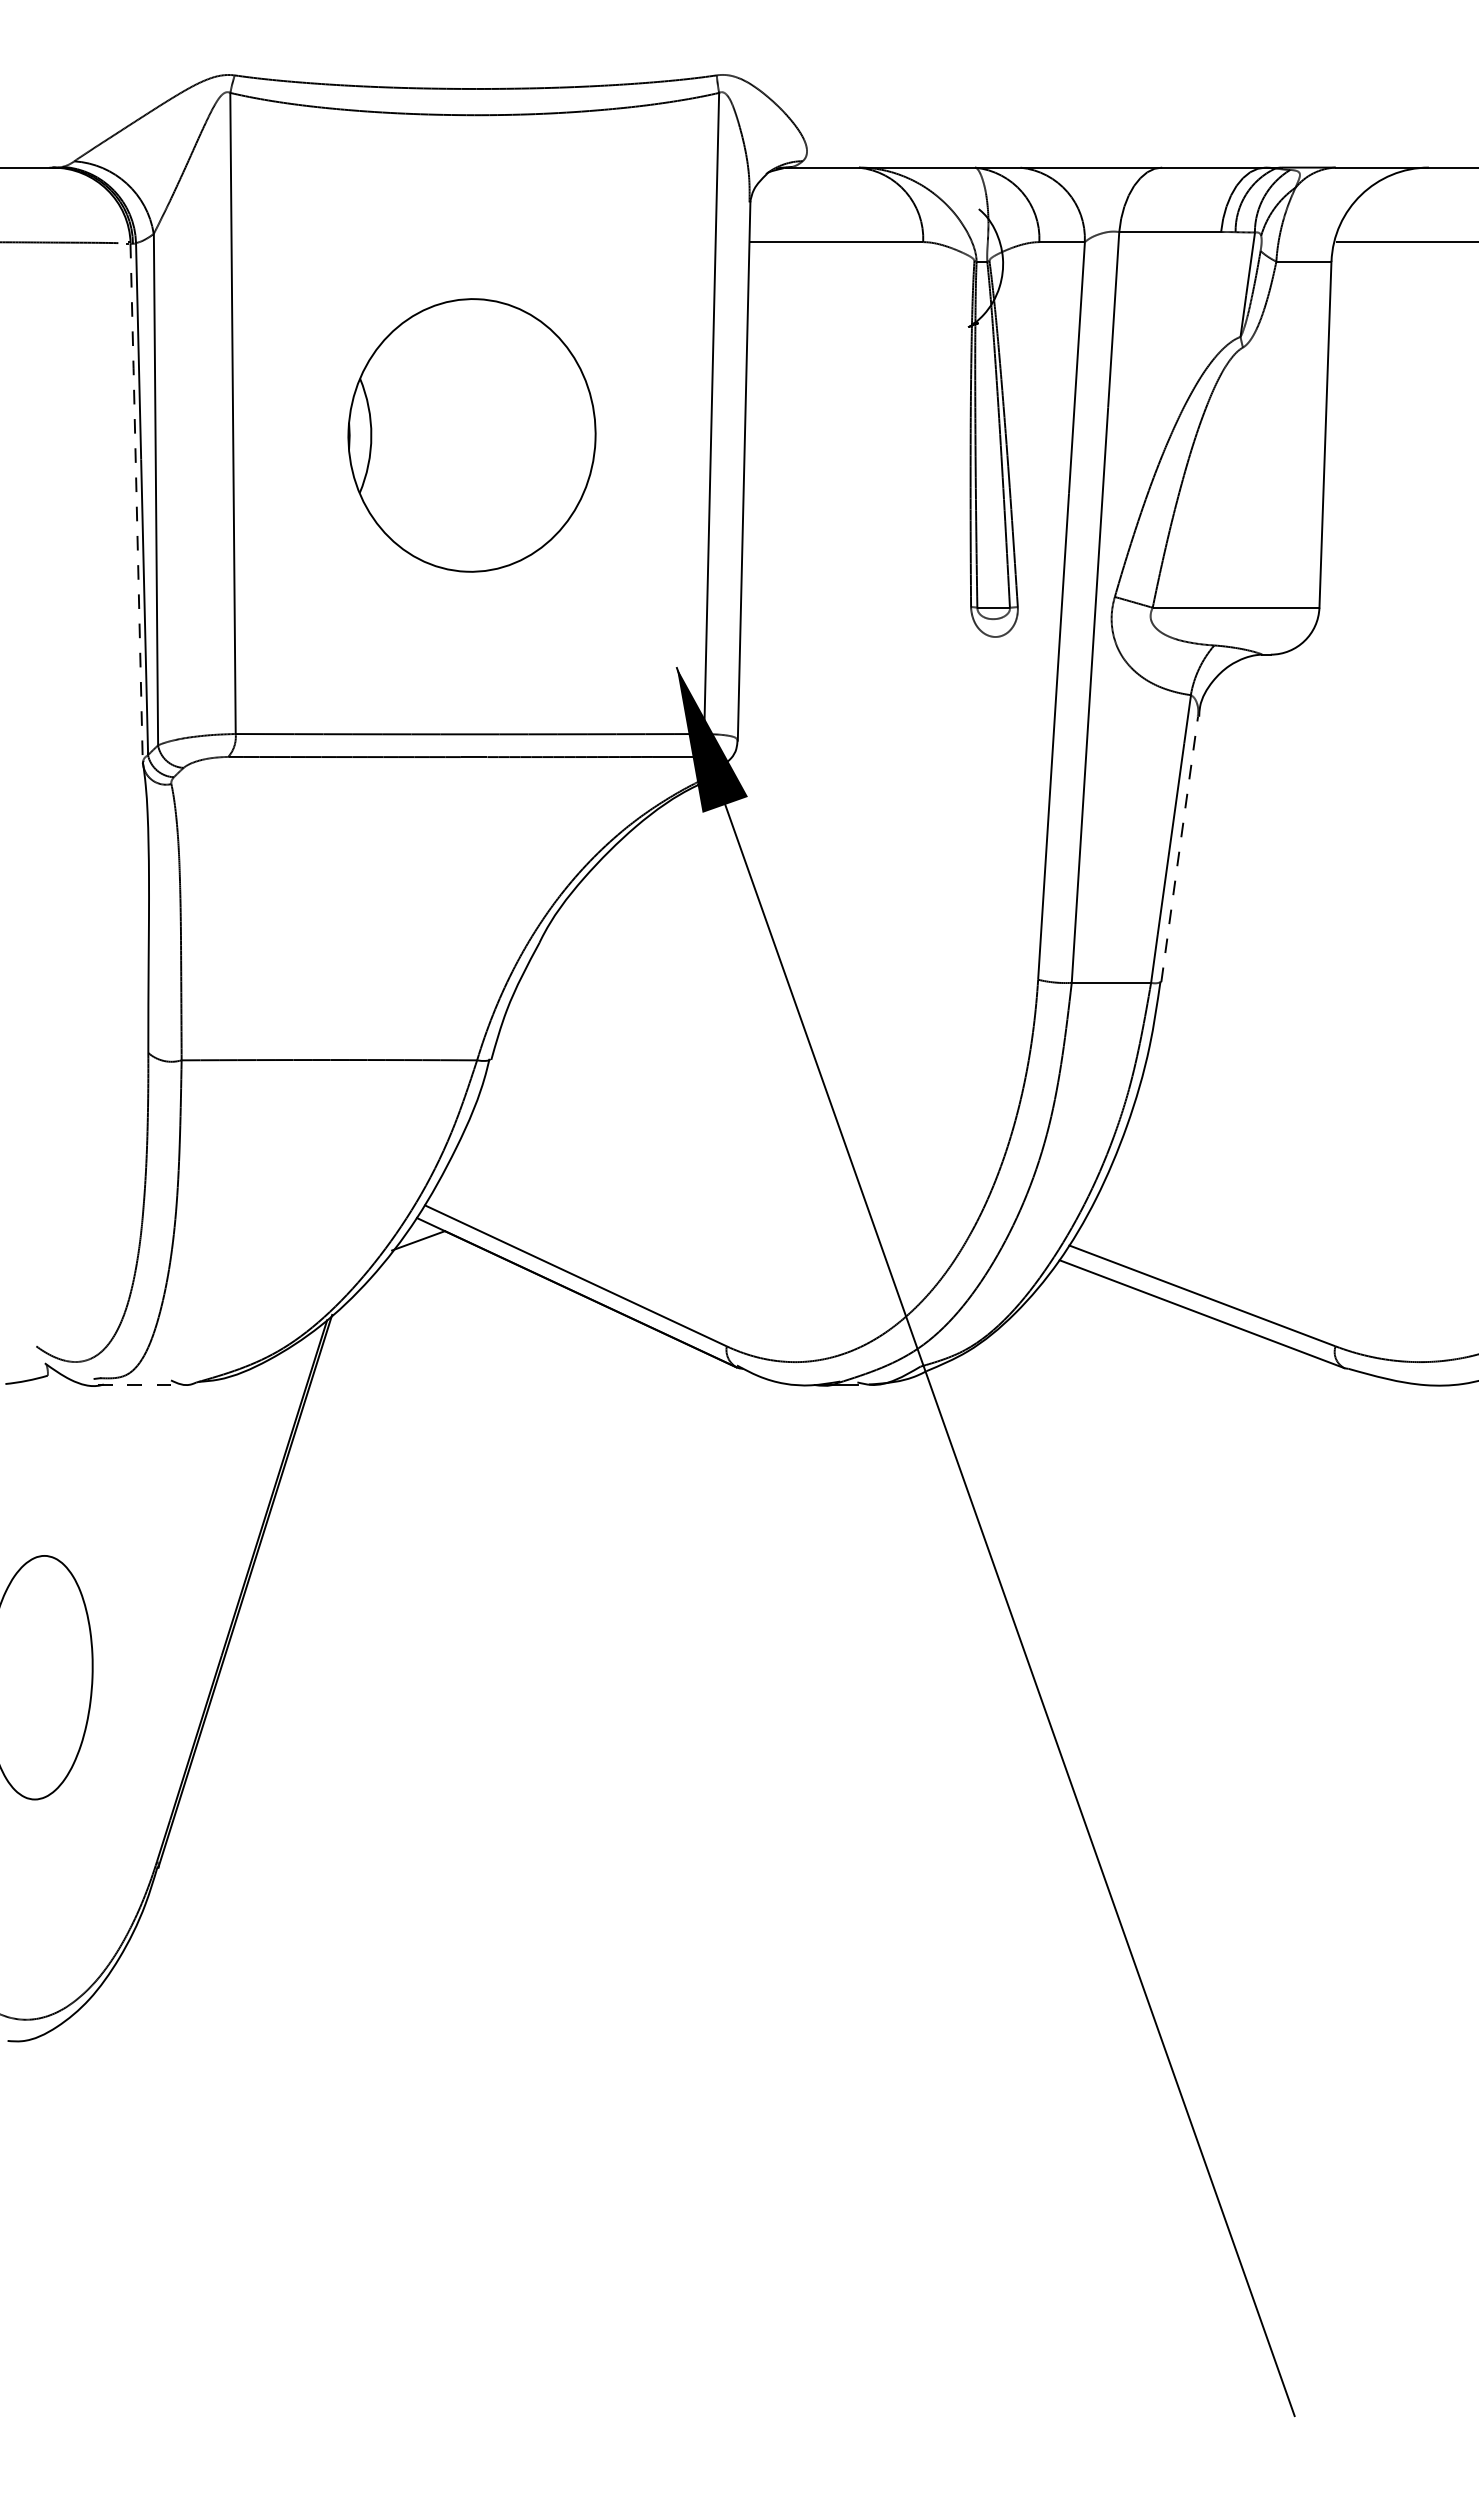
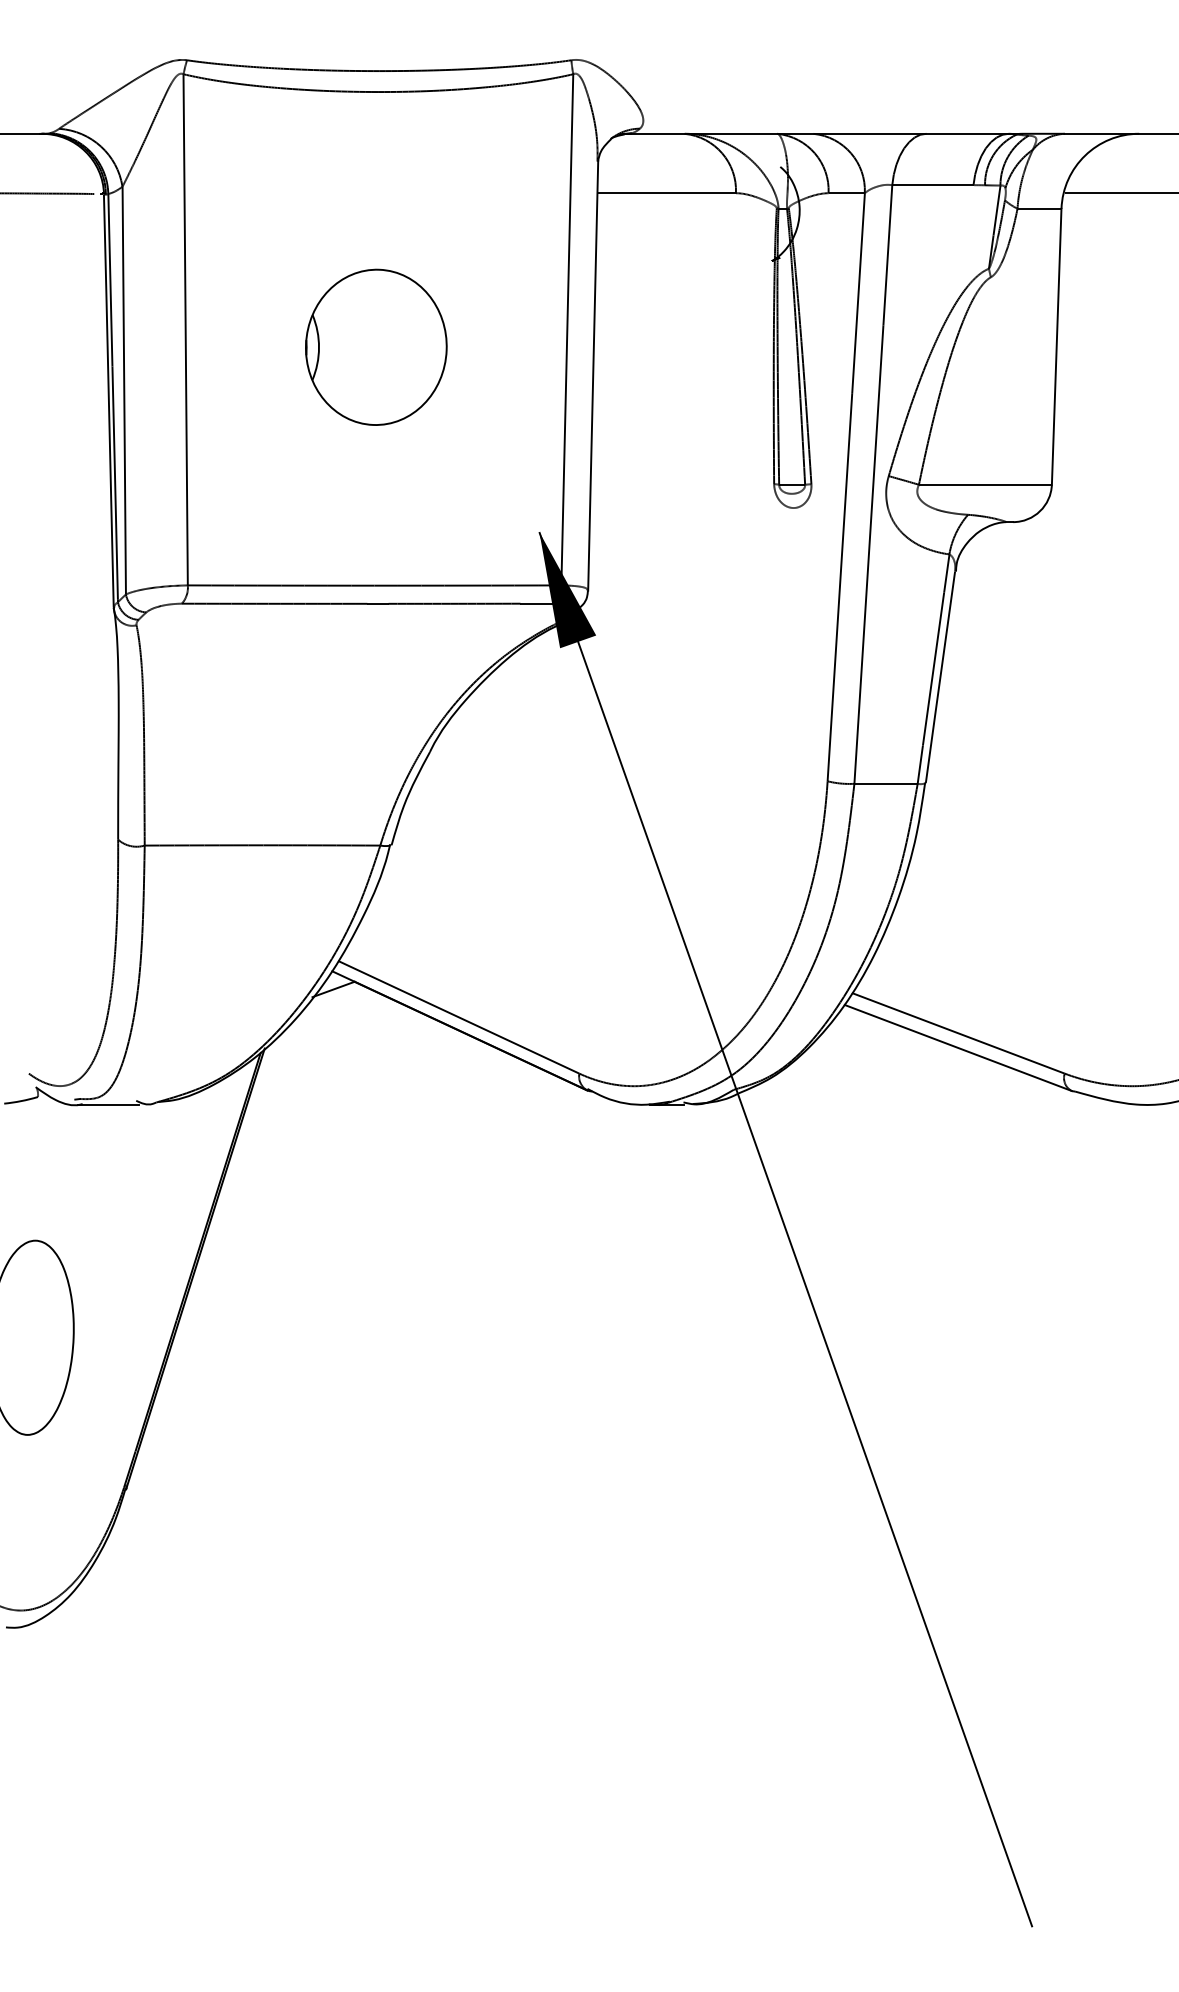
part: (472, 435) -> (376, 347), size x0.71
line: (136, 502) -> (108, 400), dashed -> solid
line: (1179, 849) -> (940, 677), dashed -> solid
line: (136, 1385) -> (108, 1104), dashed -> solid

